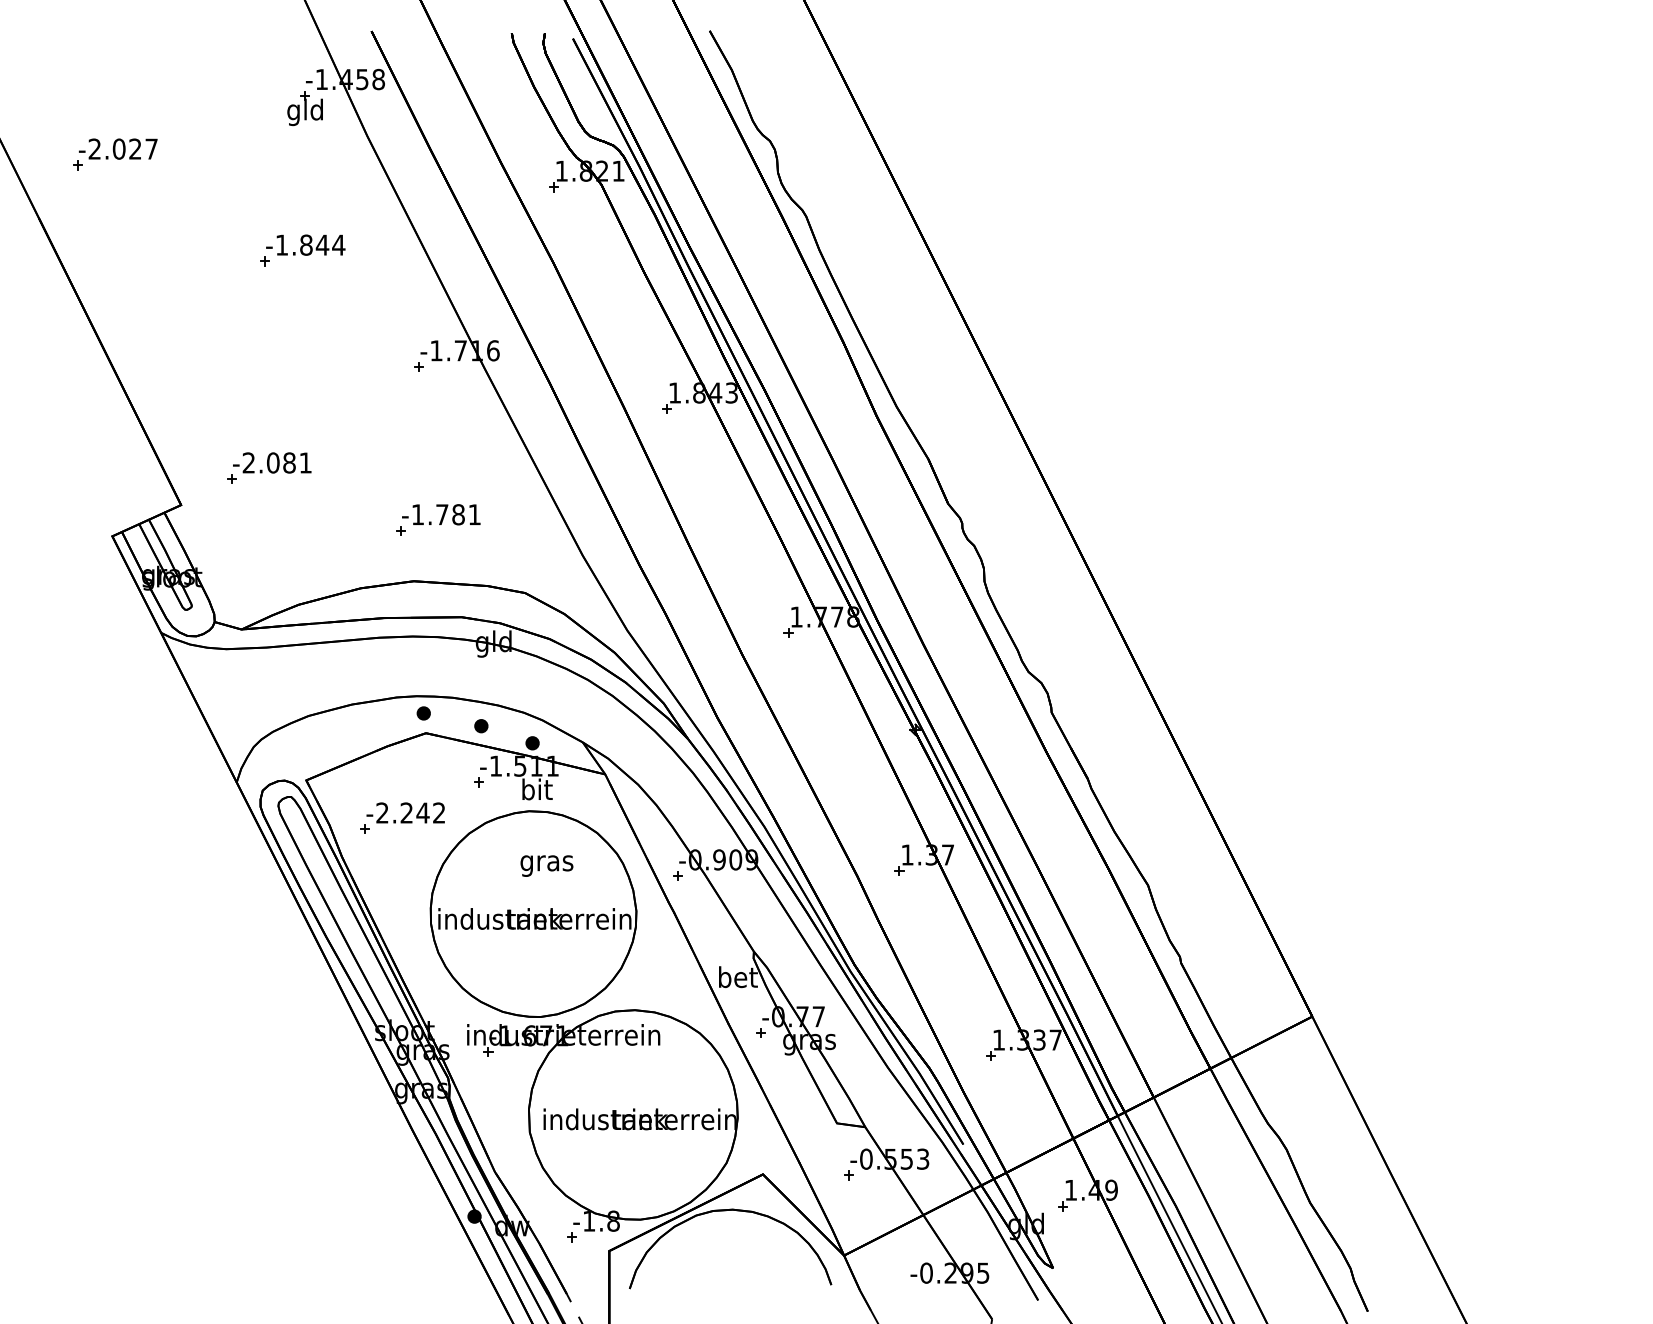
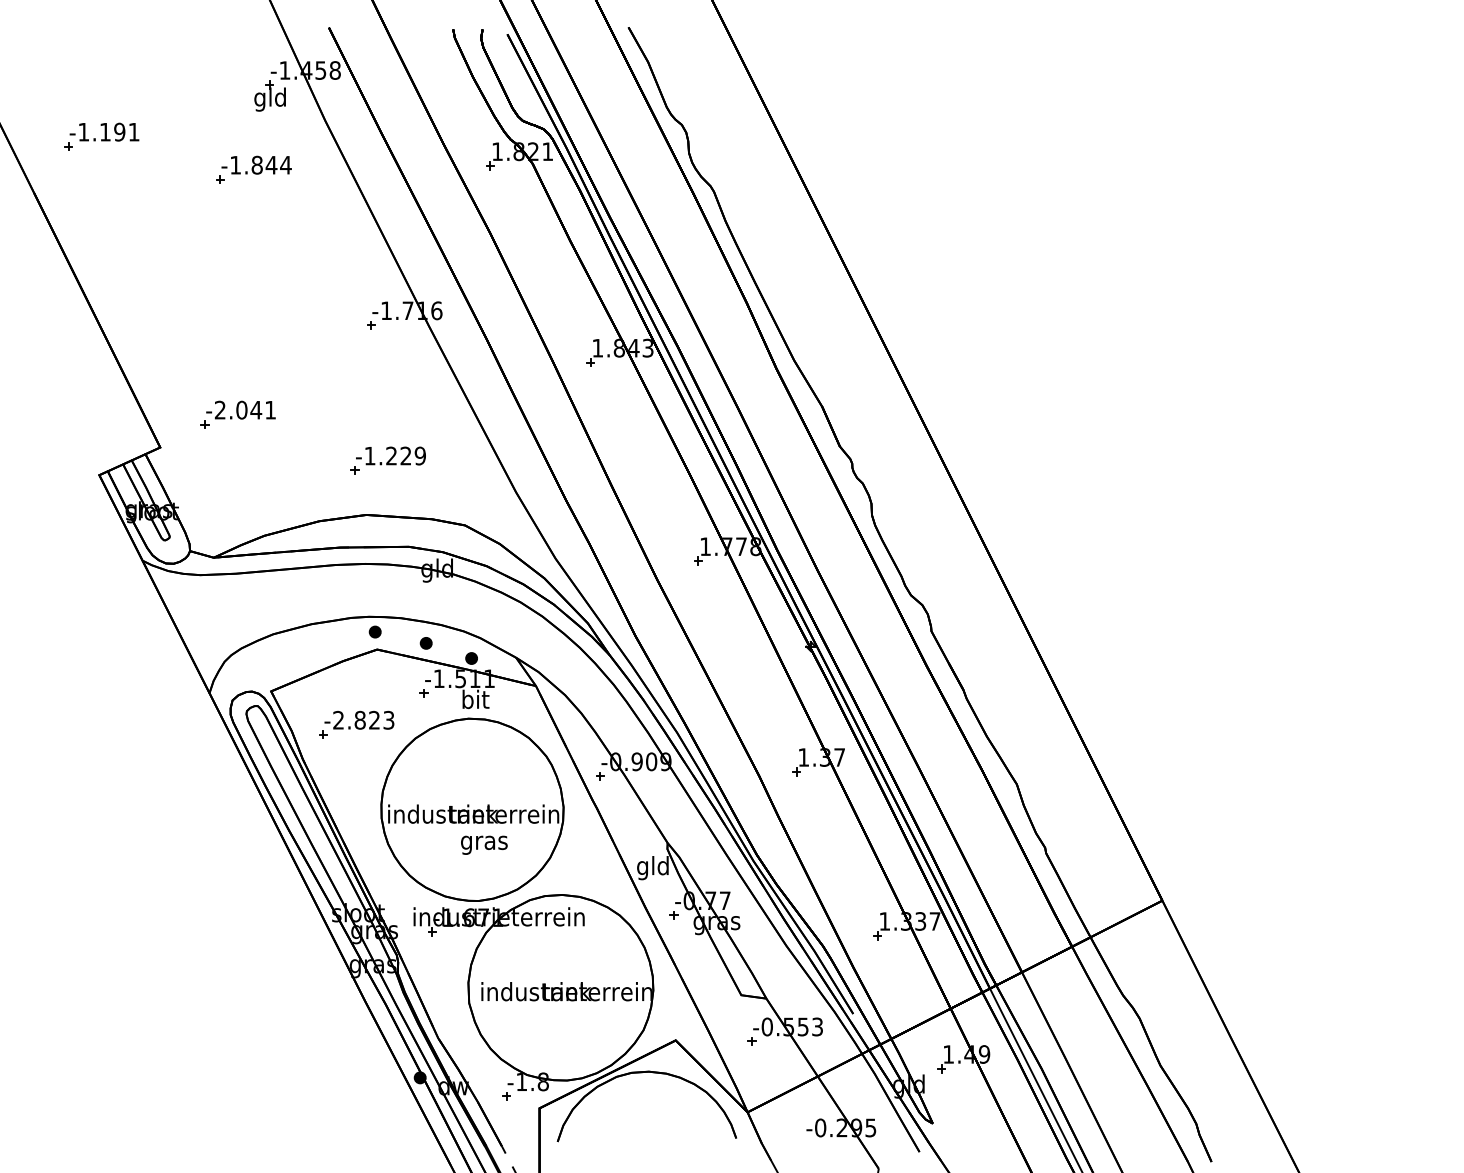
text: (122, 148) -> (108, 131), -2.027 -> -1.191
part: (302, 249) -> (253, 169), moved
text: (289, 462) -> (256, 409), -2.081 -> -2.041
text: (457, 514) -> (405, 455), -1.781 -> -1.229
text: (422, 812) -> (374, 719), -2.242 -> -2.823
text: (547, 865) -> (484, 844), moved
text: (737, 980) -> (653, 868), bet -> gld

